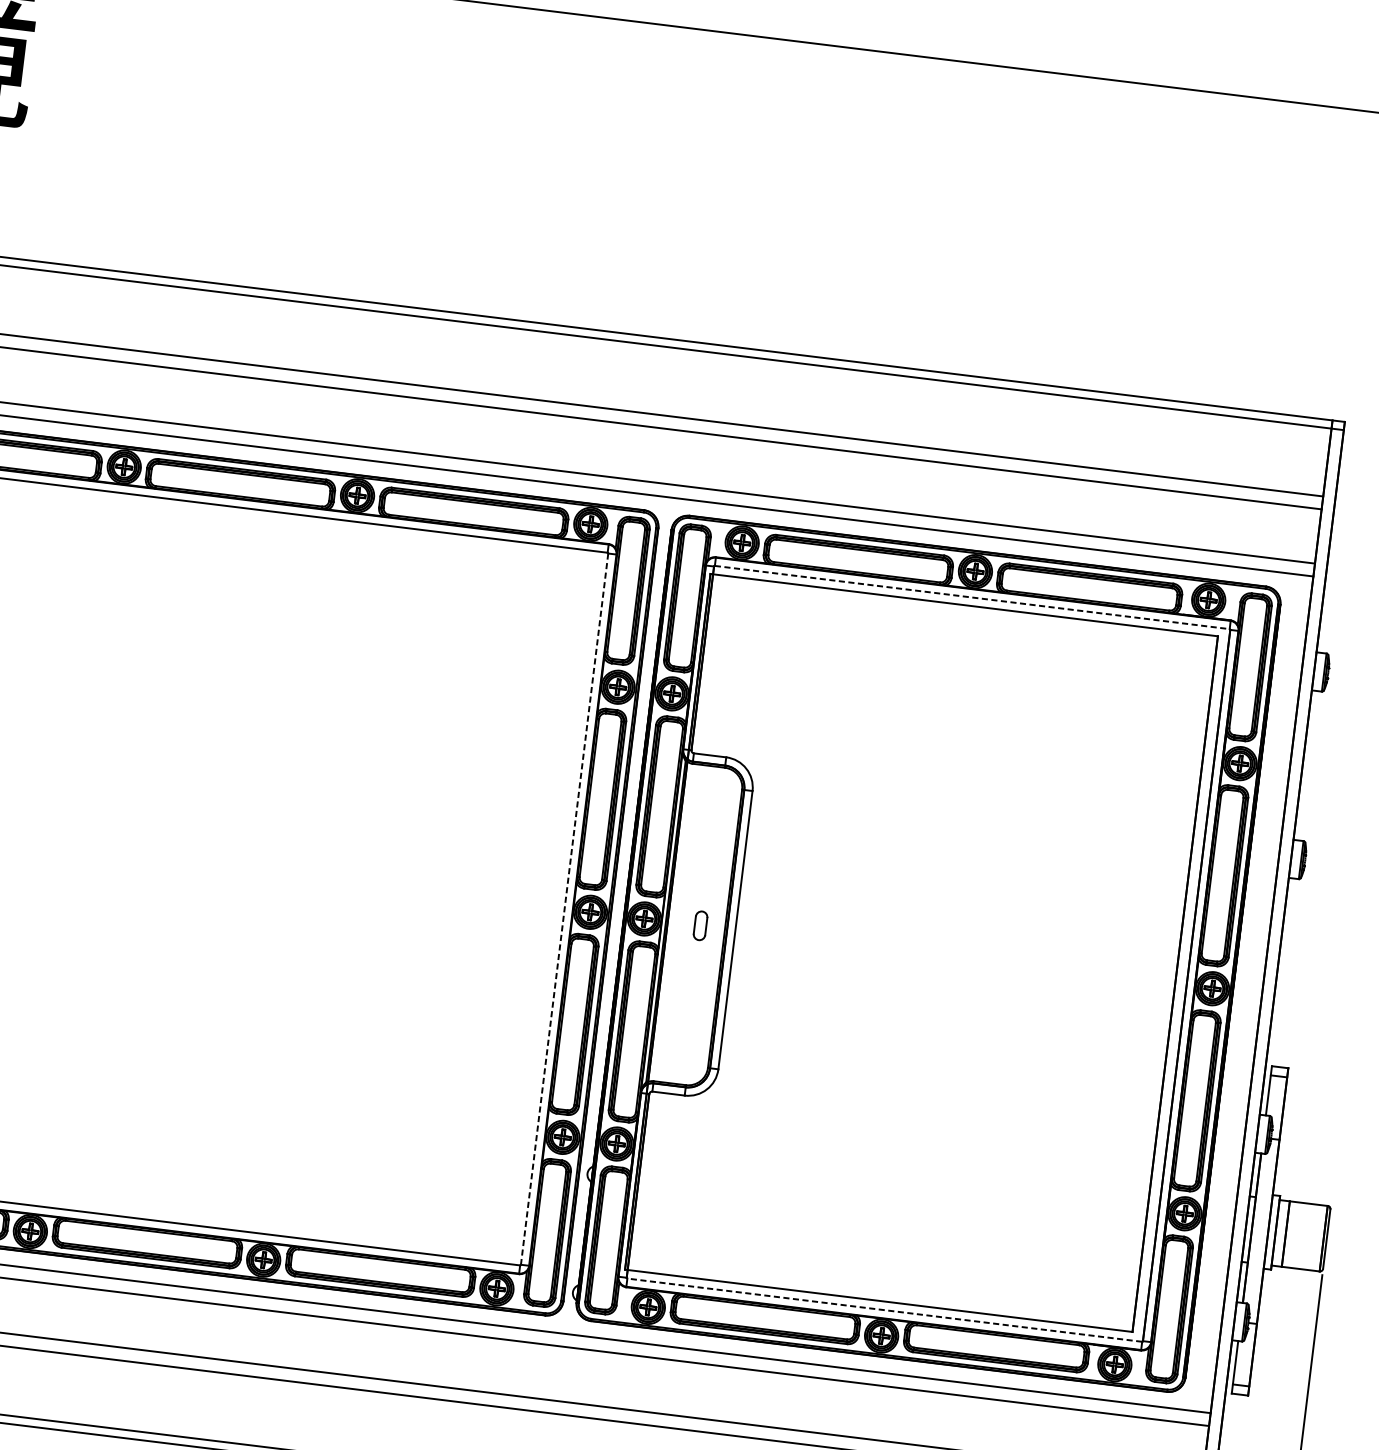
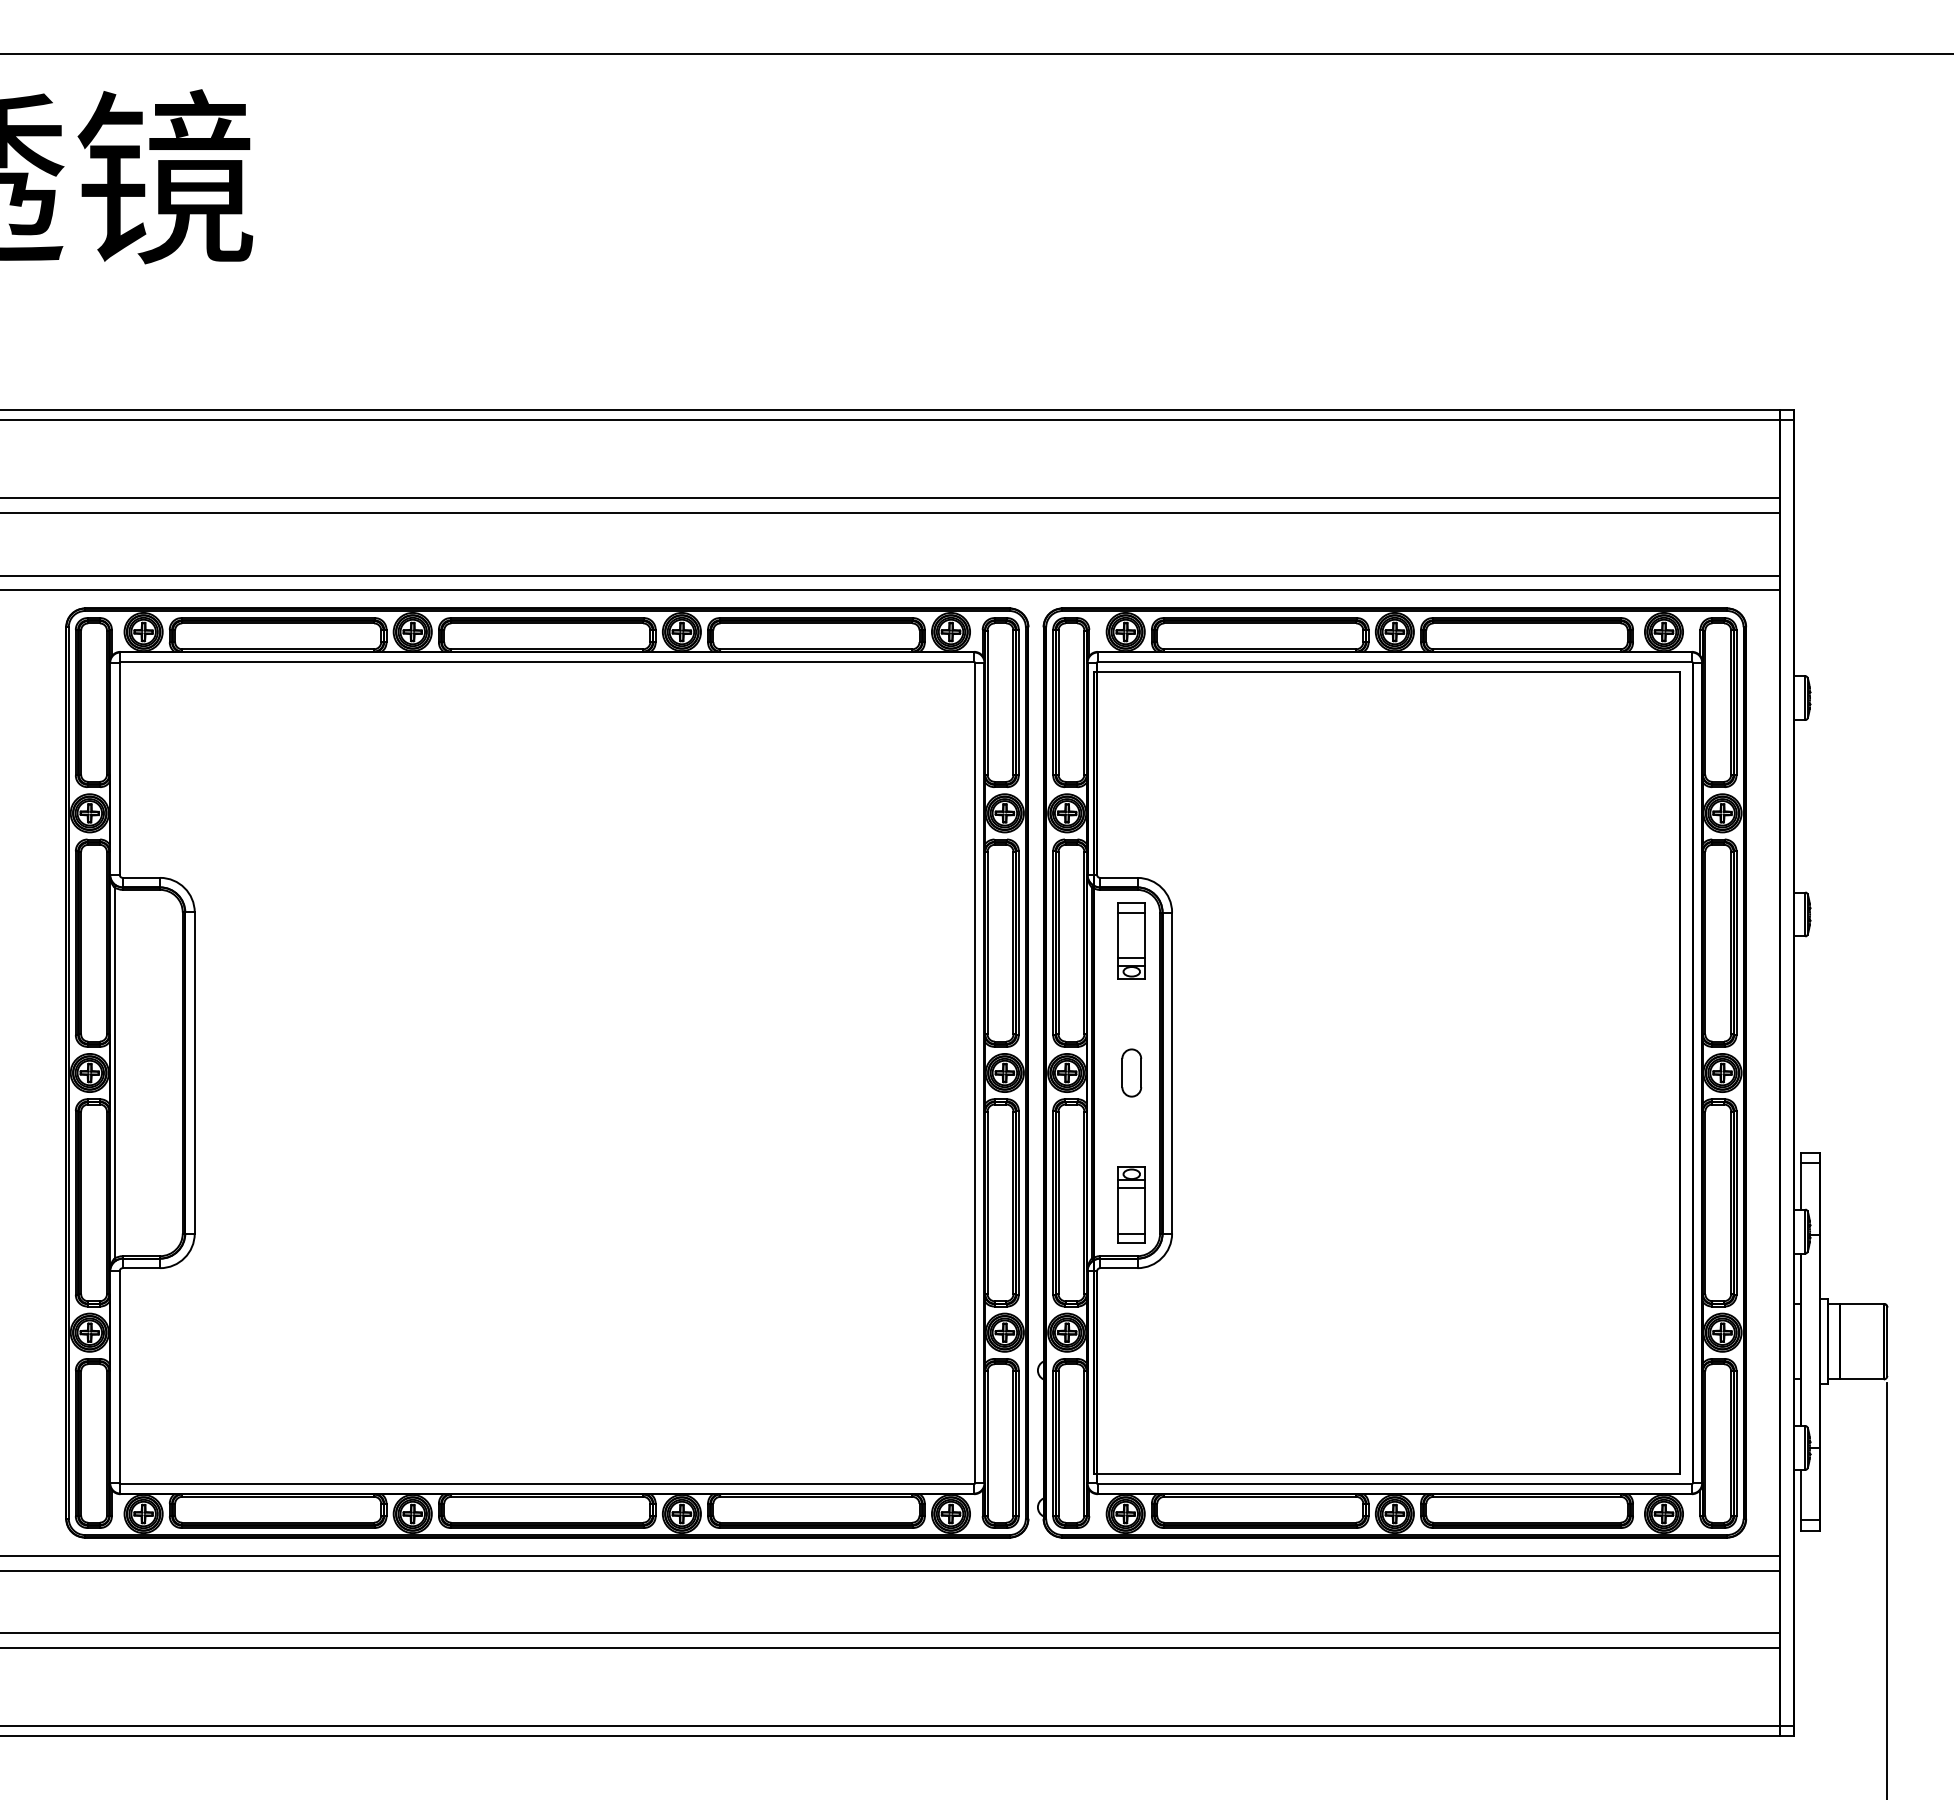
line: (972, 597) -> (1394, 661), dashed -> solid
part: (714, 810) -> (1131, 940), added
line: (564, 909) -> (974, 1073), dashed -> solid
part: (700, 925) -> (1131, 1072), size x1.43
part: (686, 1039) -> (1131, 1204), added
line: (884, 1310) -> (1394, 1484), dashed -> solid

